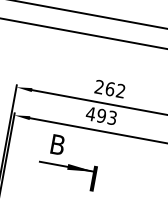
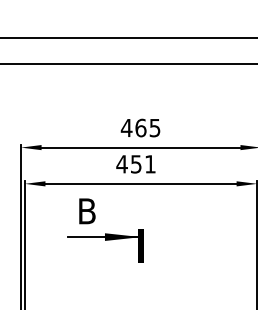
text: (109, 88) -> (140, 127), 262 -> 465
text: (106, 117) -> (142, 164), 493 -> 451

